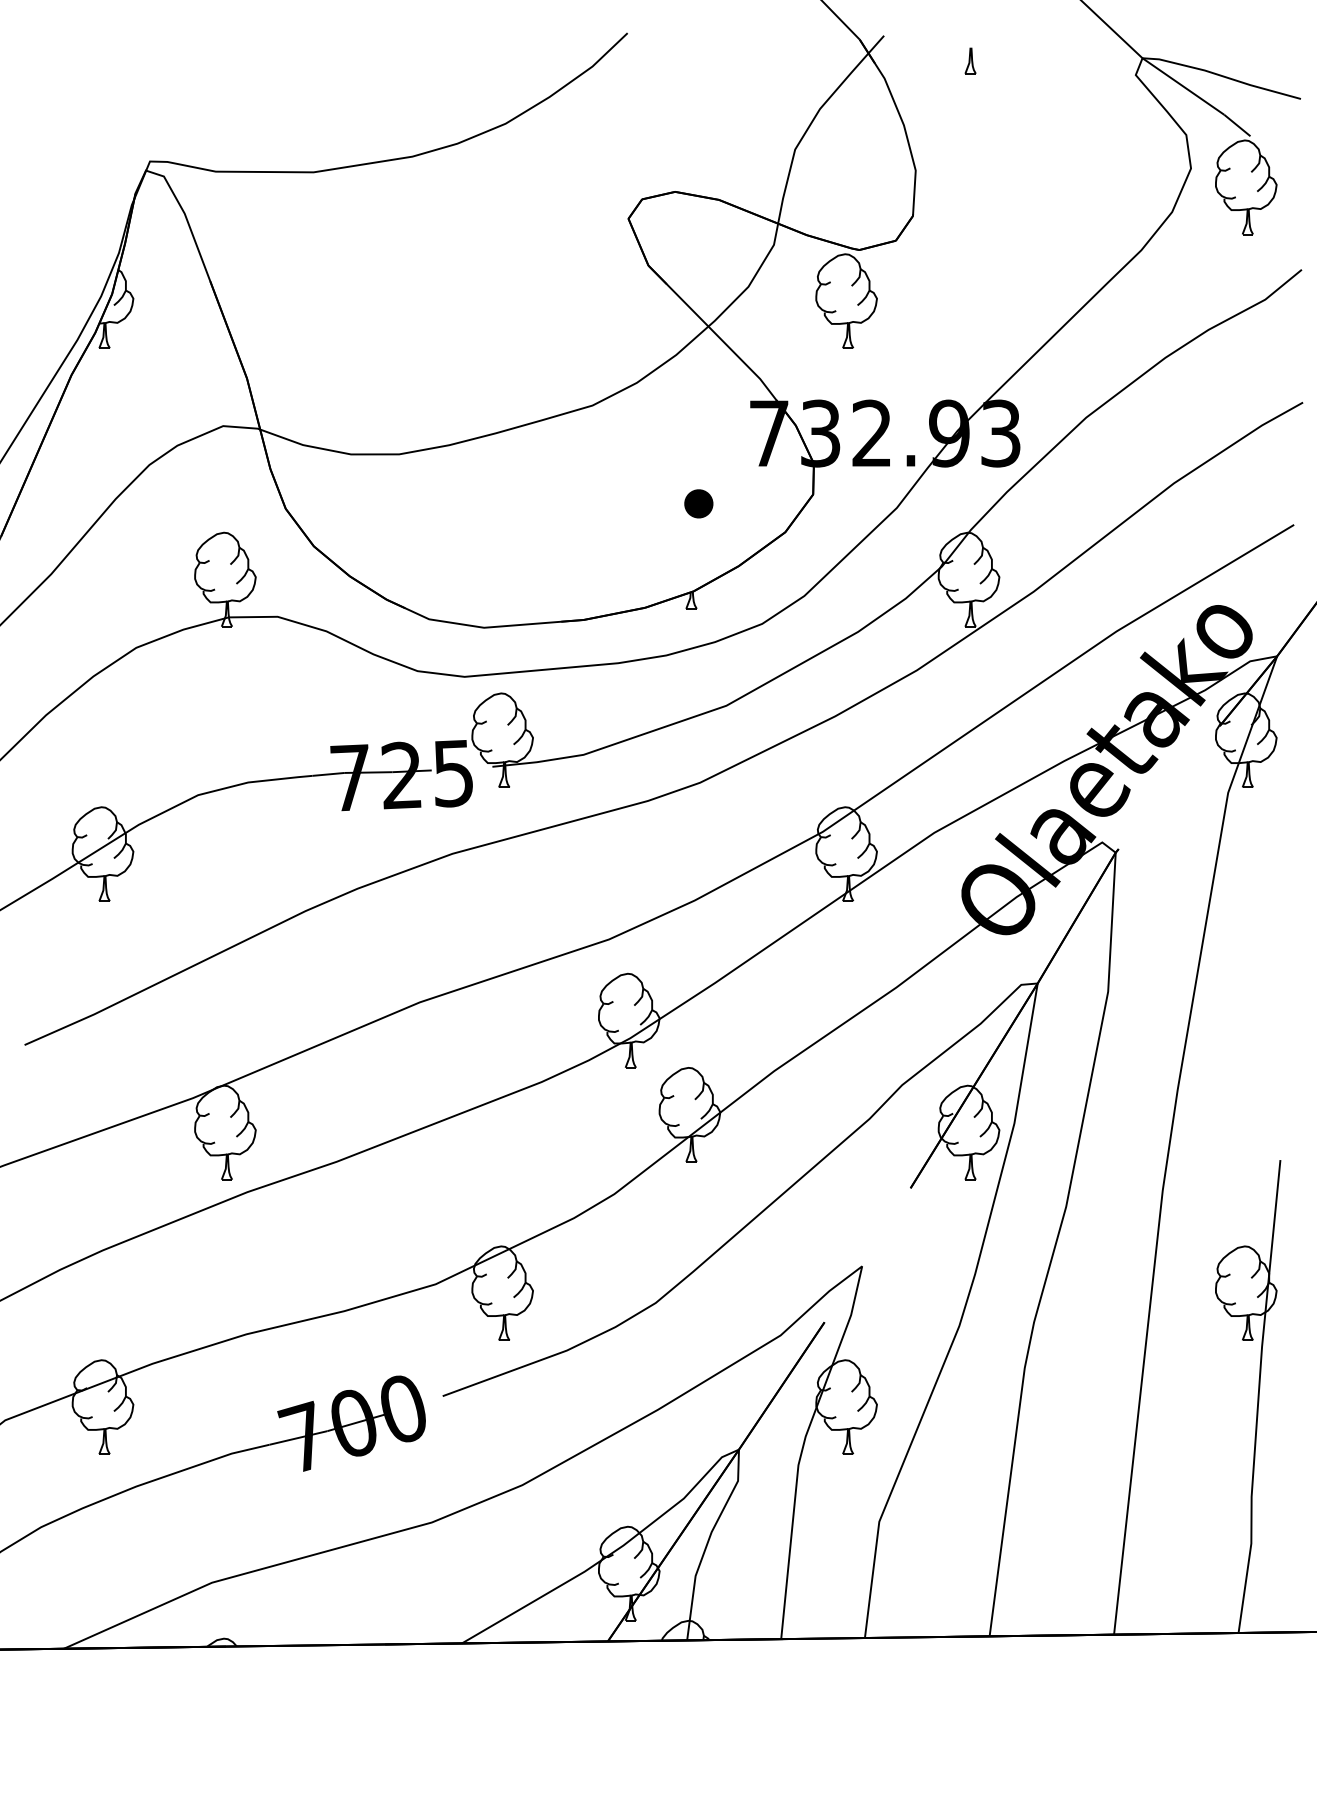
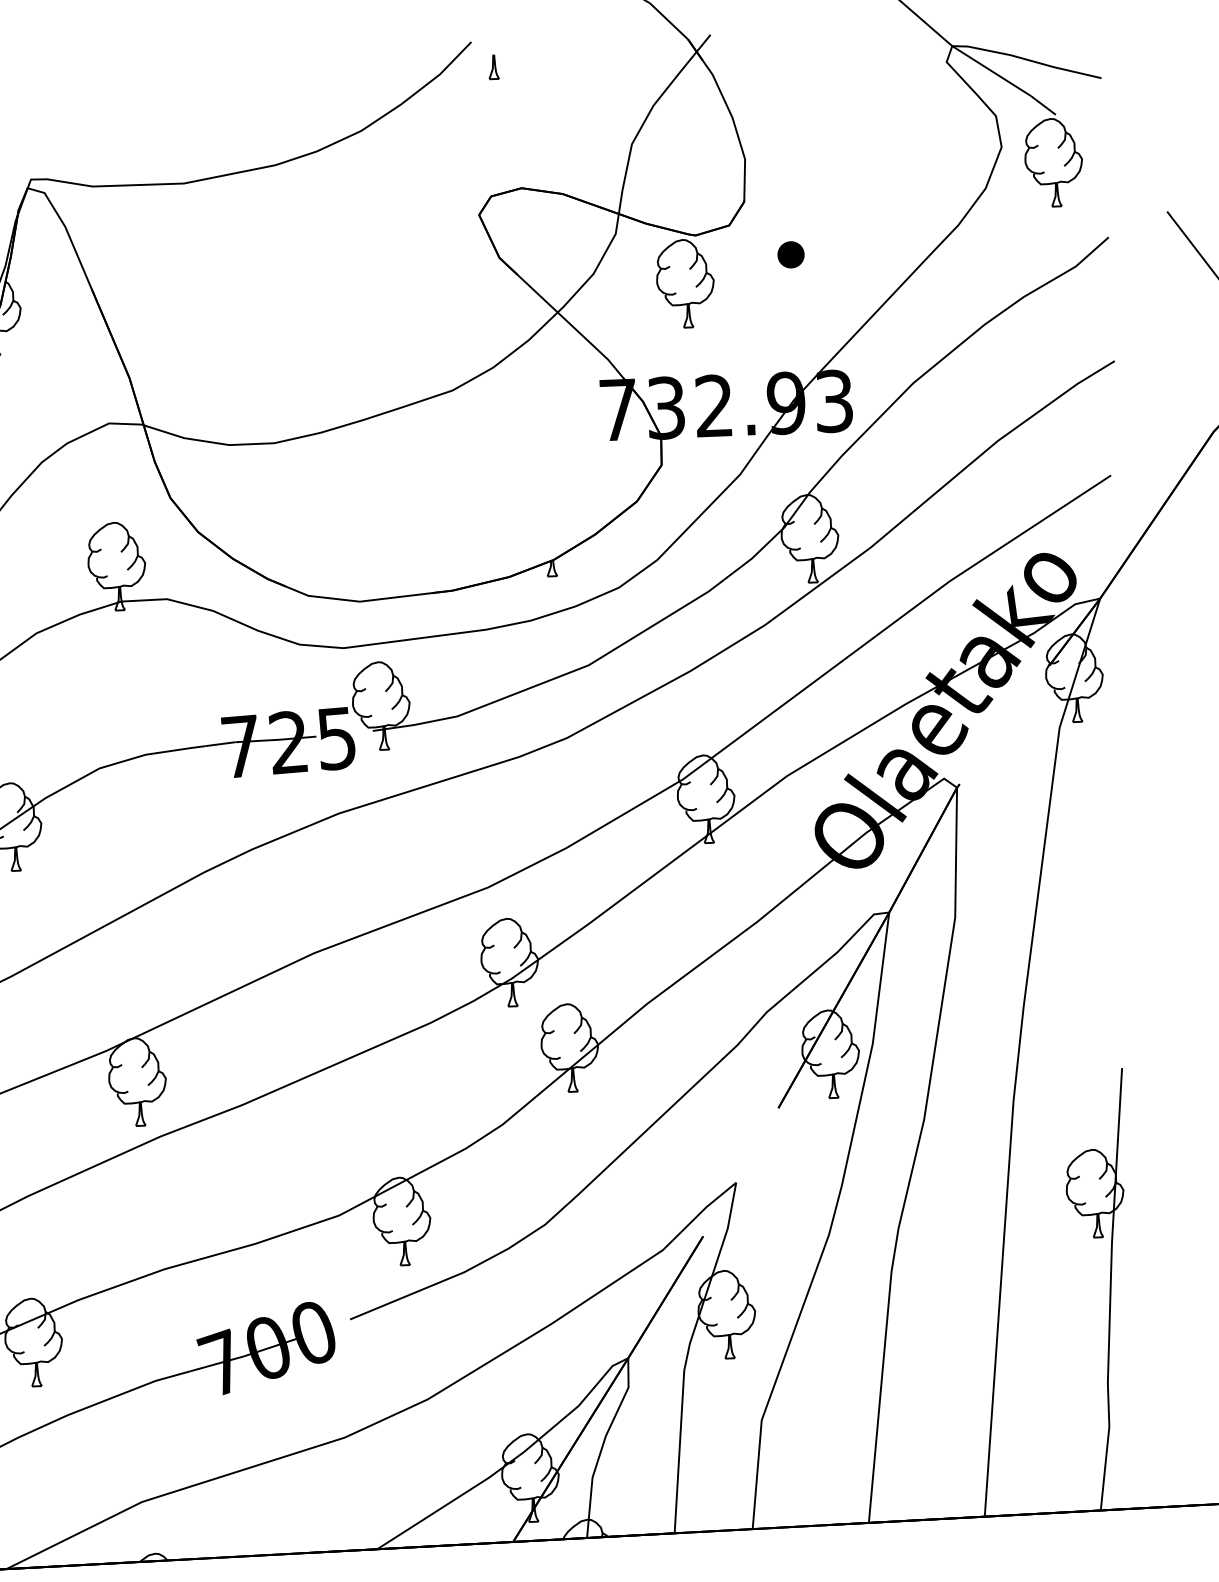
part: (970, 60) -> (493, 66), moved
part: (698, 503) -> (790, 254), moved

